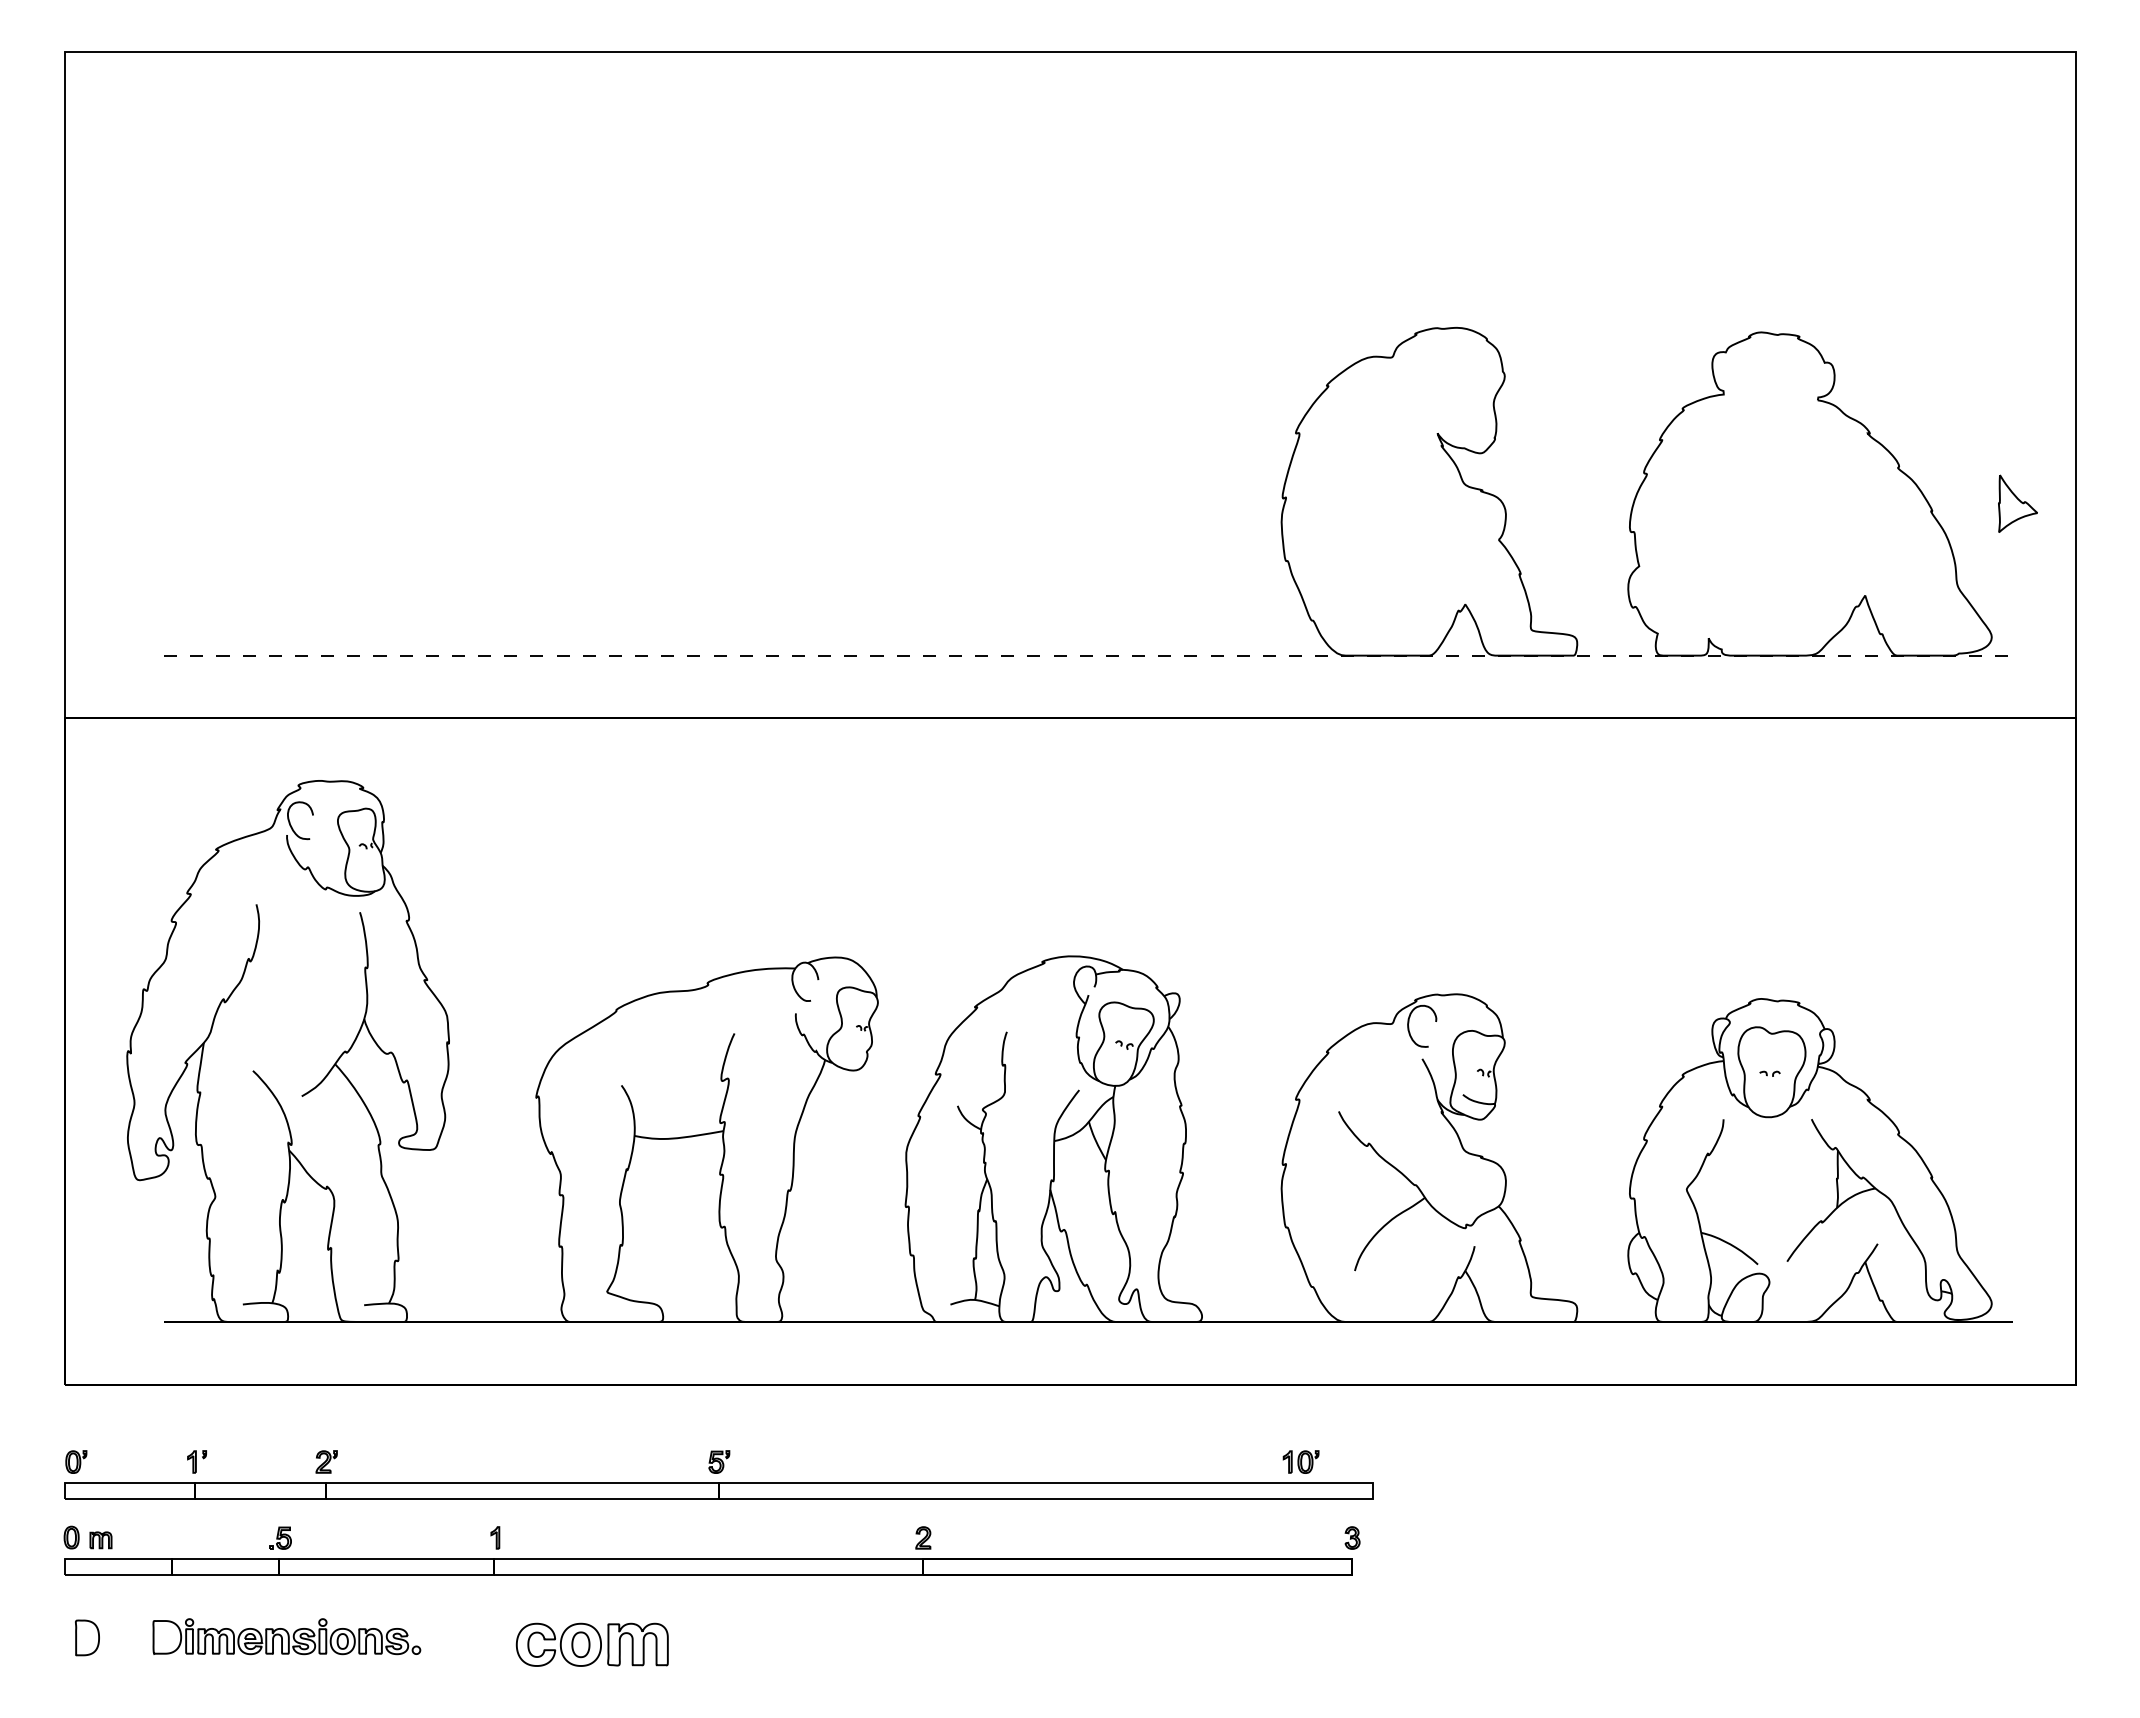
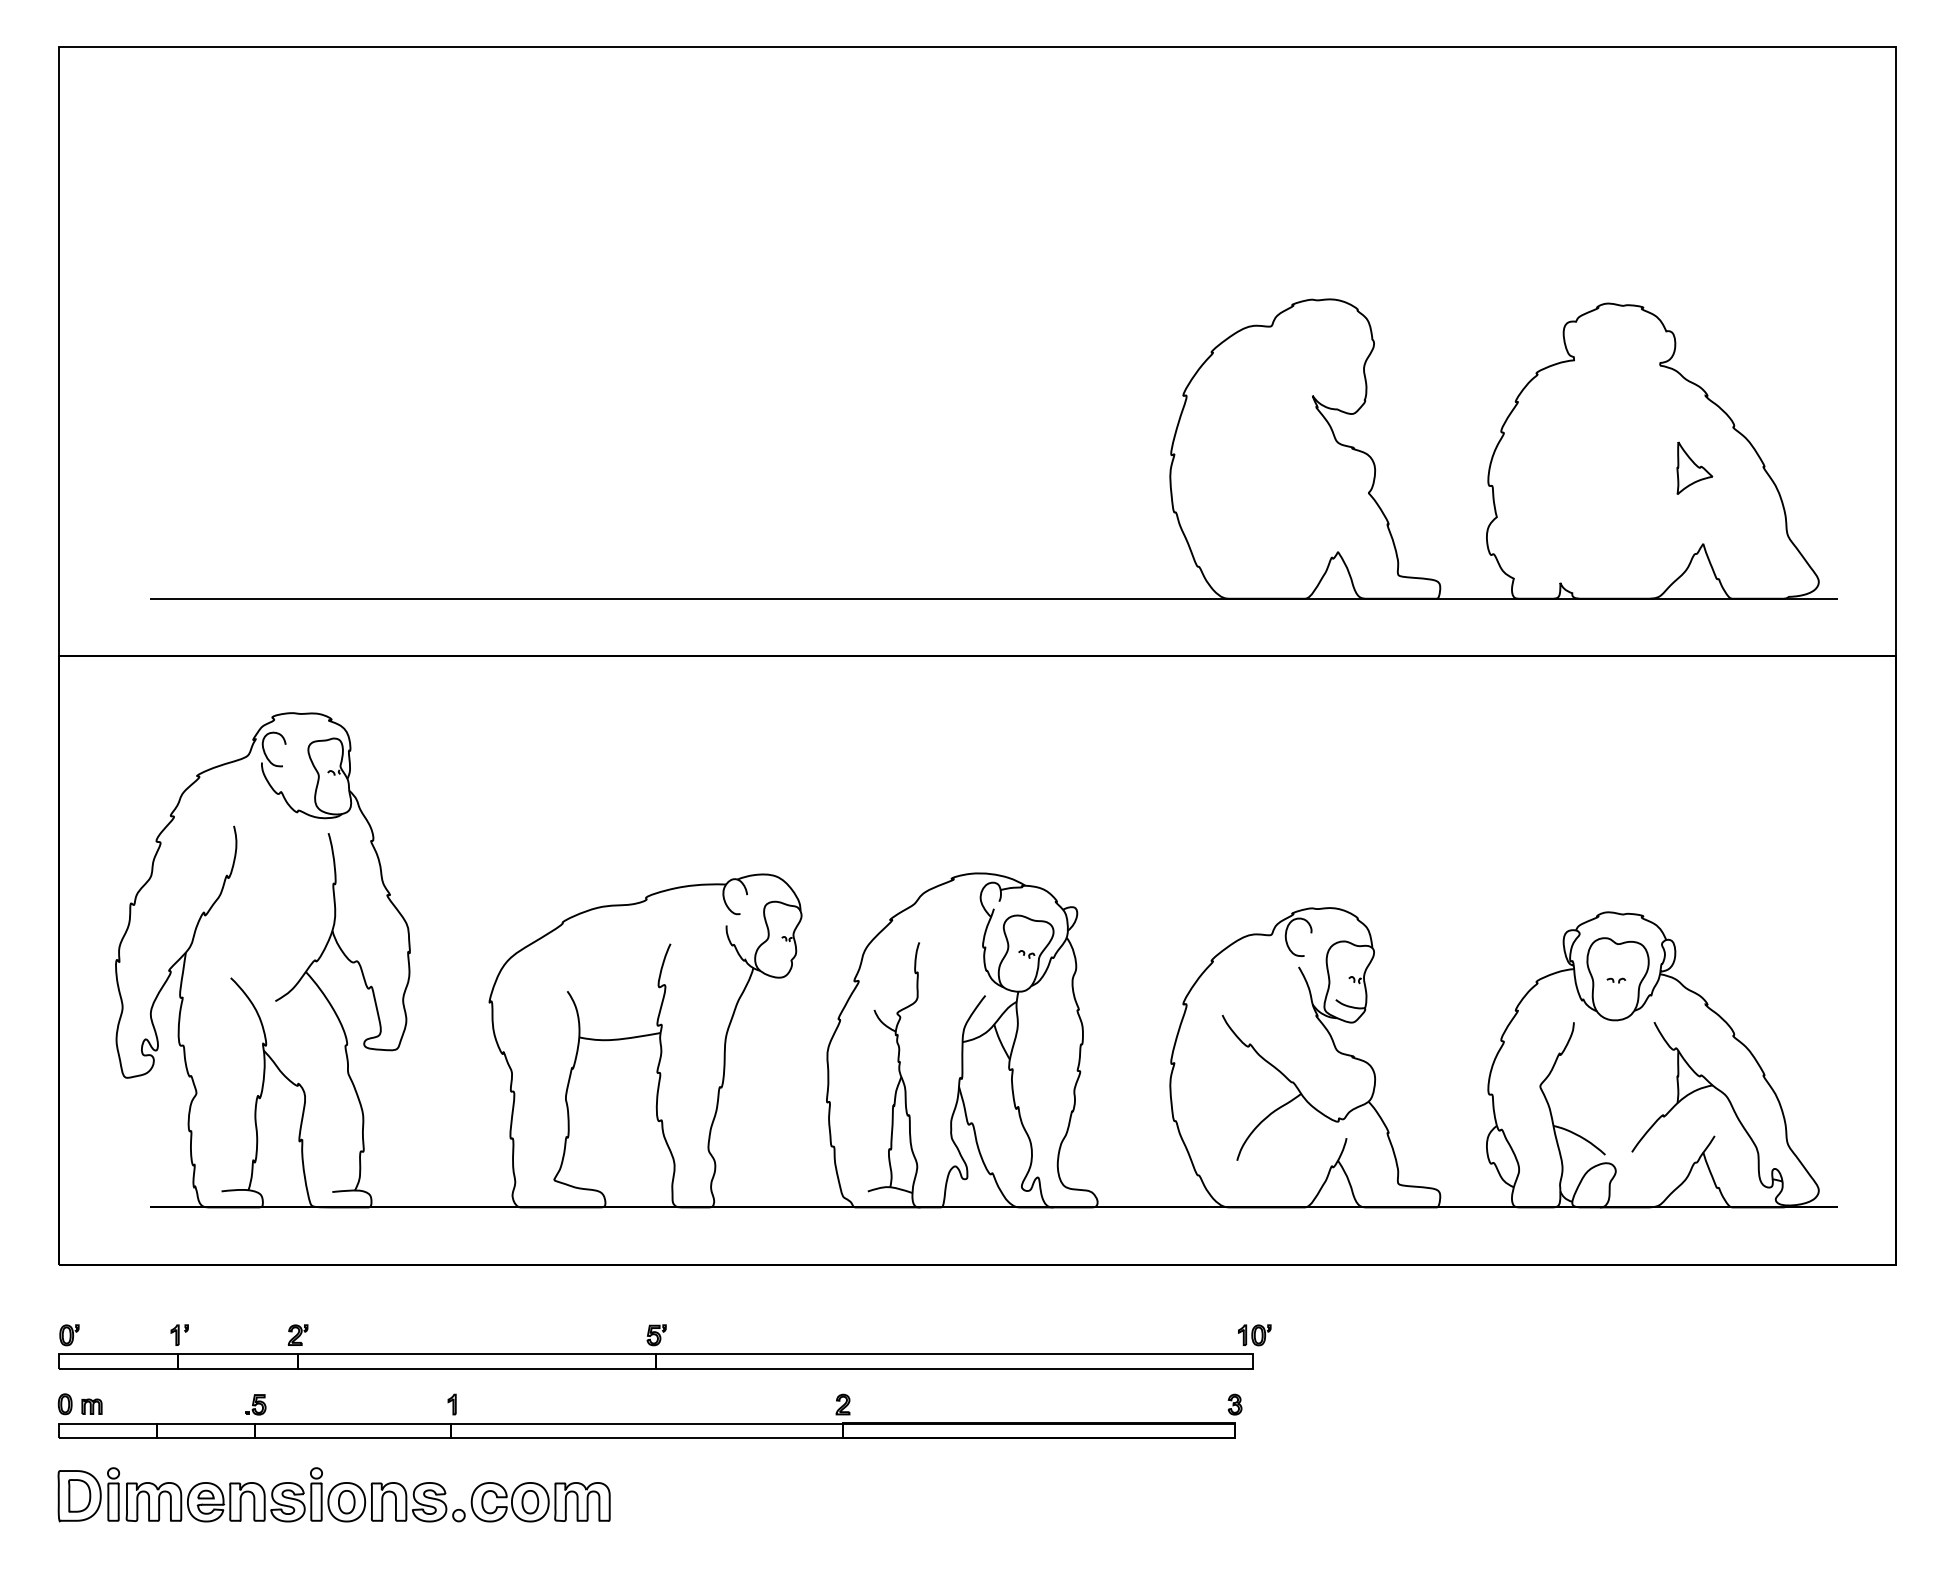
part: (2017, 503) -> (1694, 468), moved
line: (1088, 655) -> (993, 598), dashed -> solid
part: (1300, 1461) -> (1254, 1334), moved
part: (286, 1636) -> (261, 1494), size x1.67

